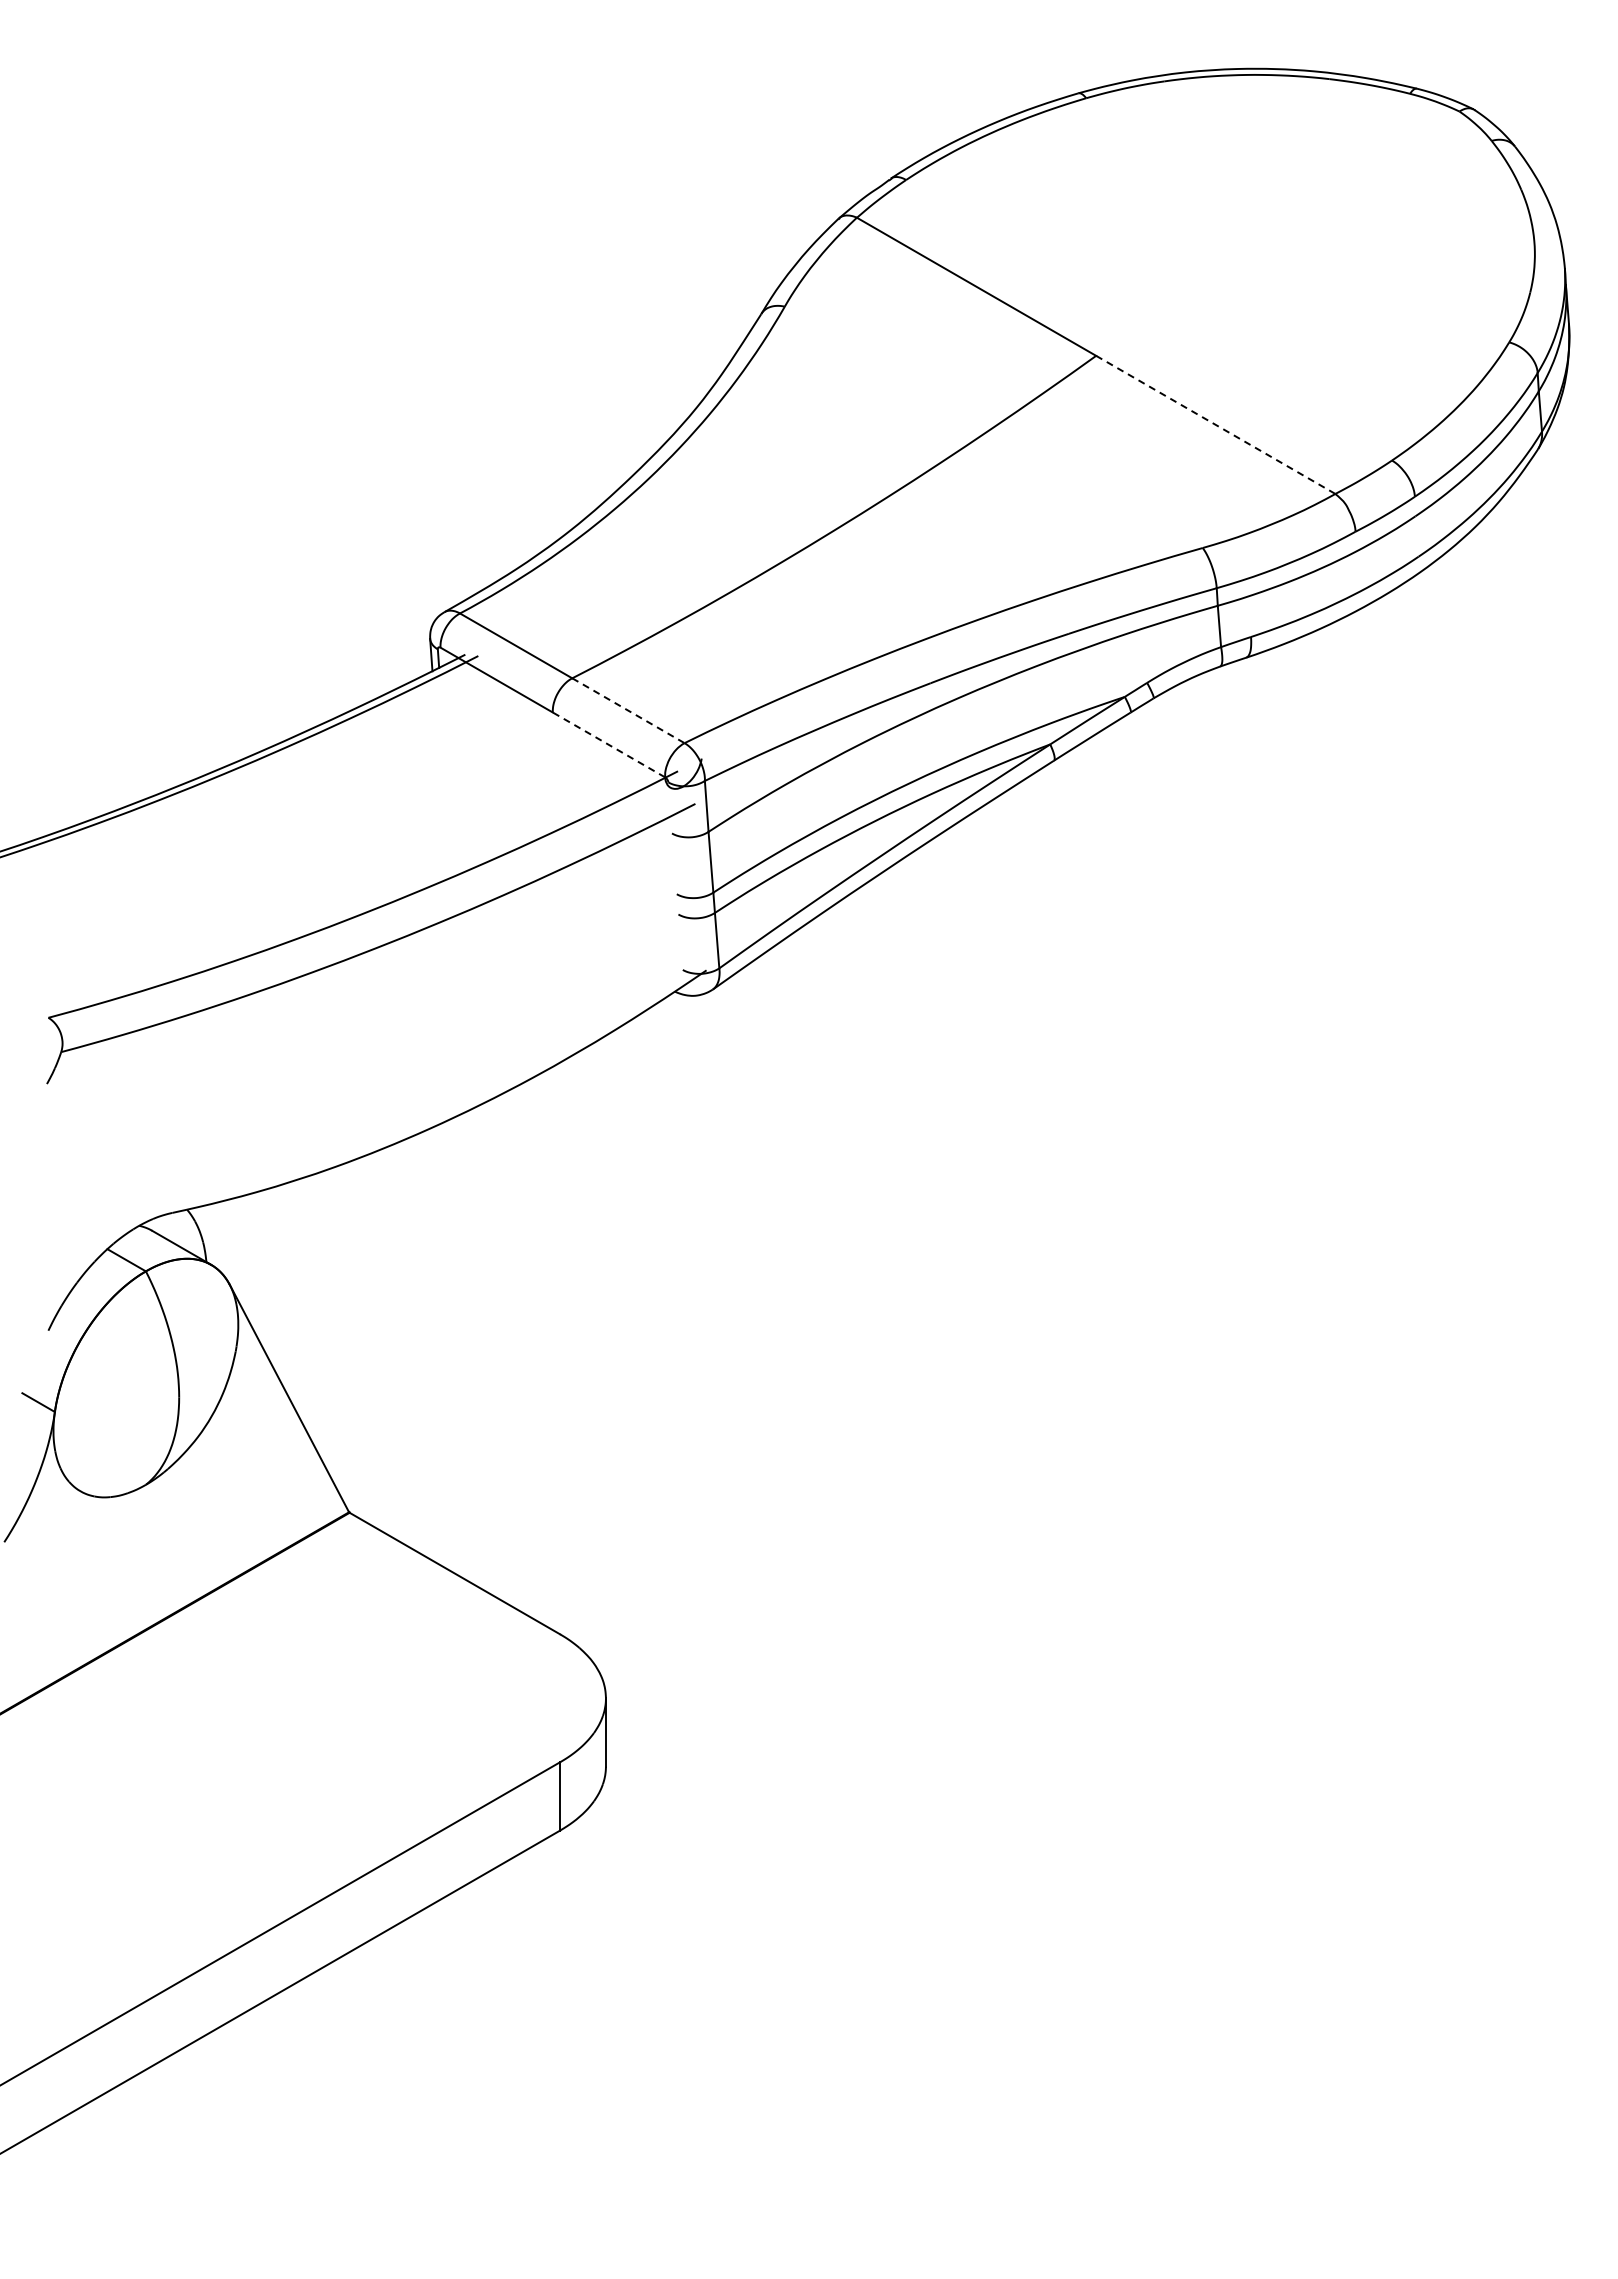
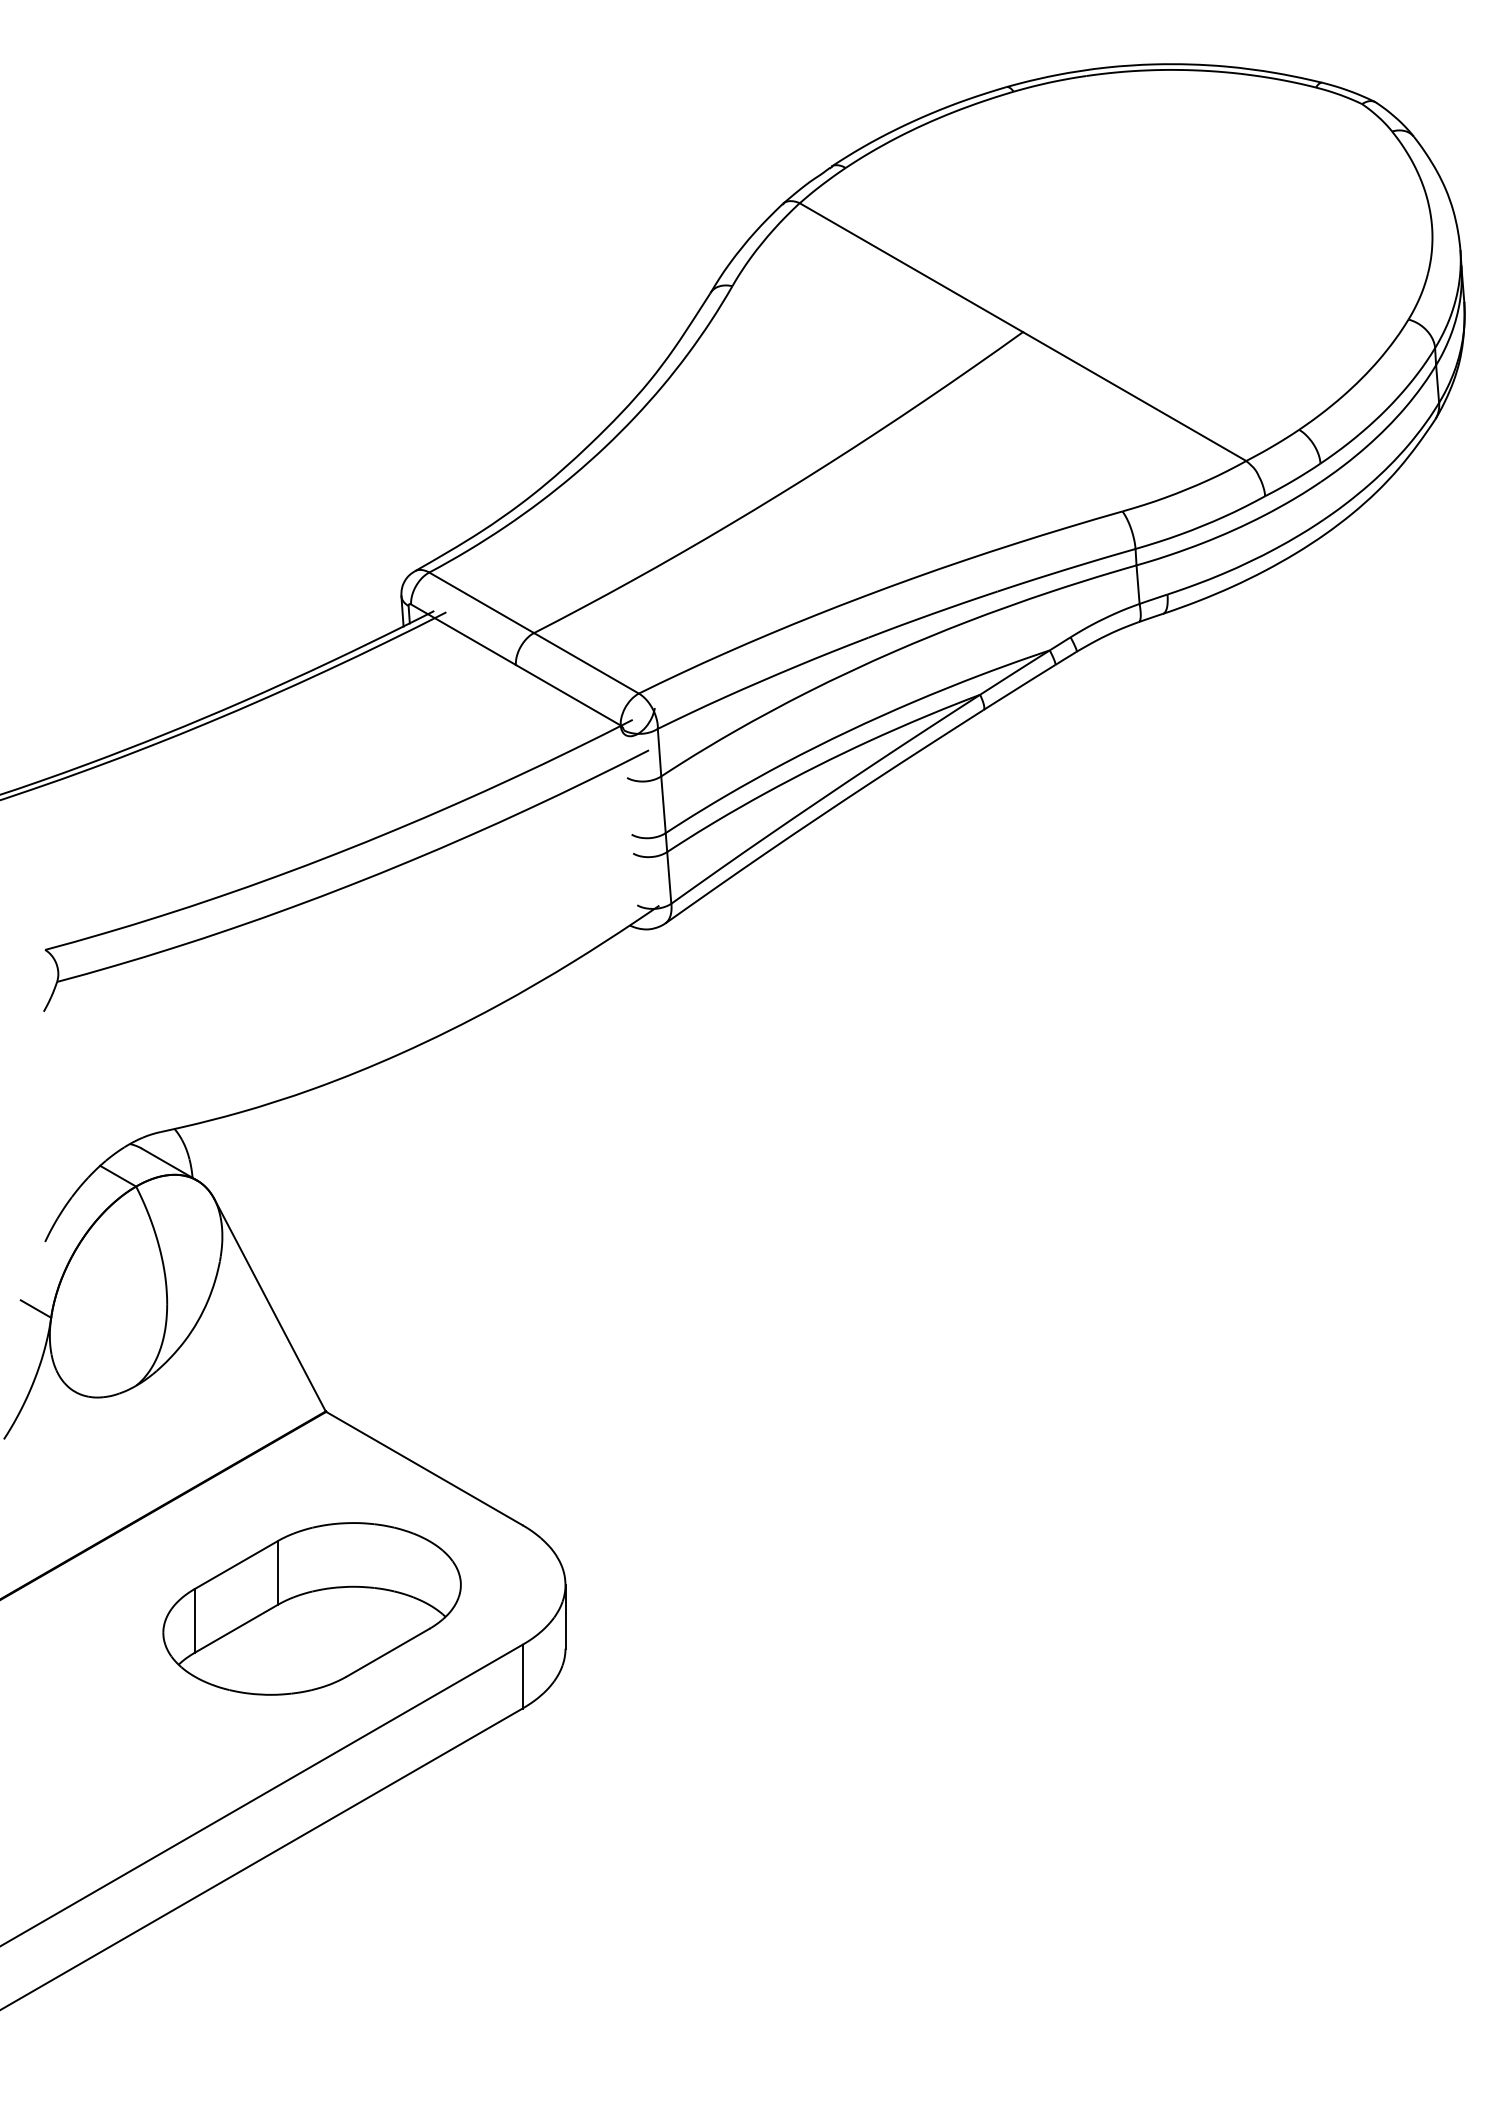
line: (1216, 425) -> (1135, 397), dashed -> solid
line: (628, 710) -> (586, 663), dashed -> solid
line: (609, 744) -> (568, 694), dashed -> solid
part: (334, 1723) -> (312, 1608), added

